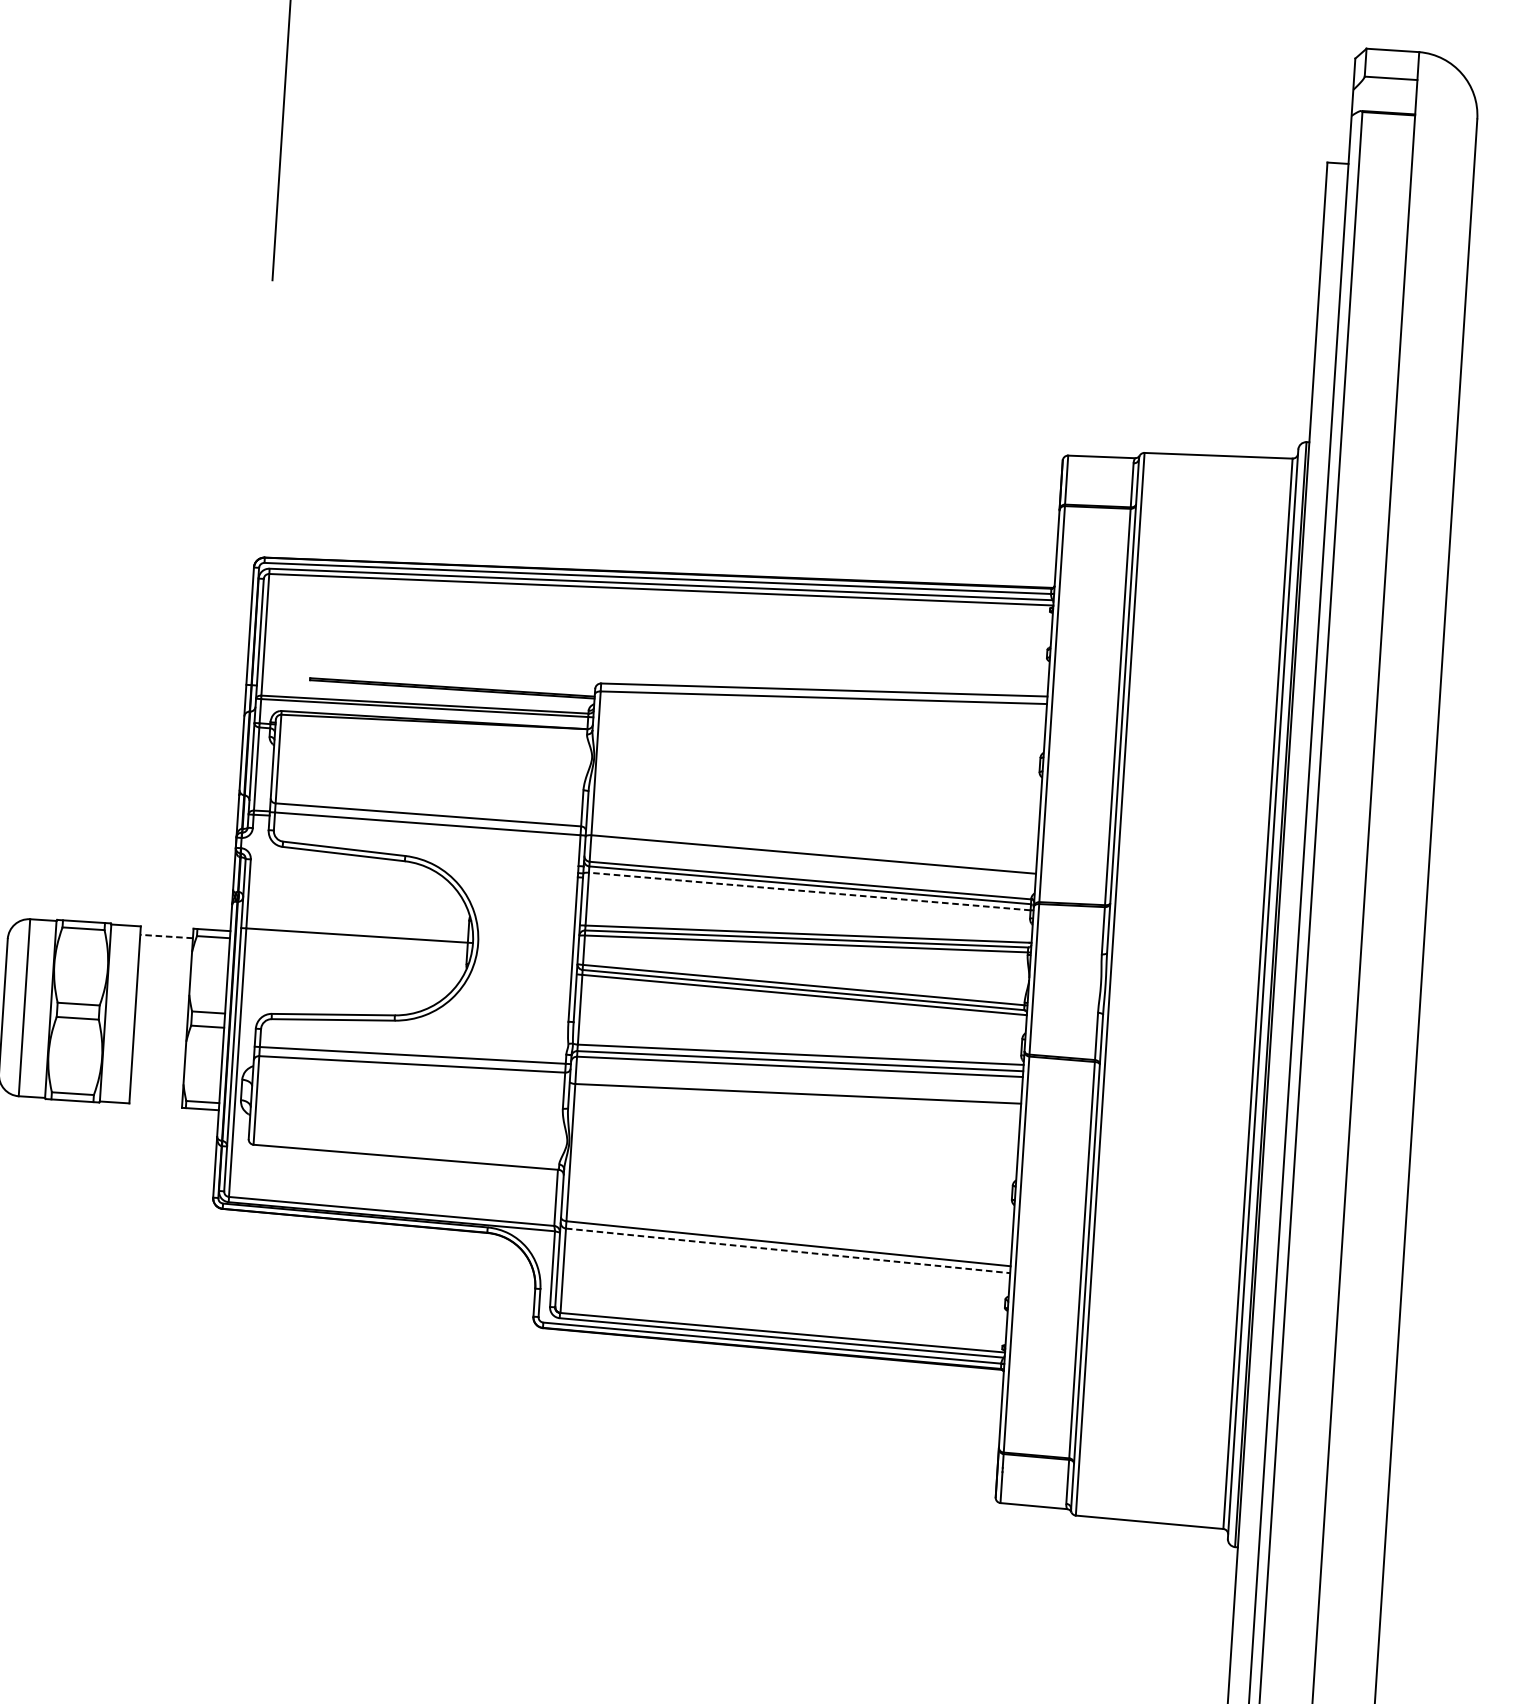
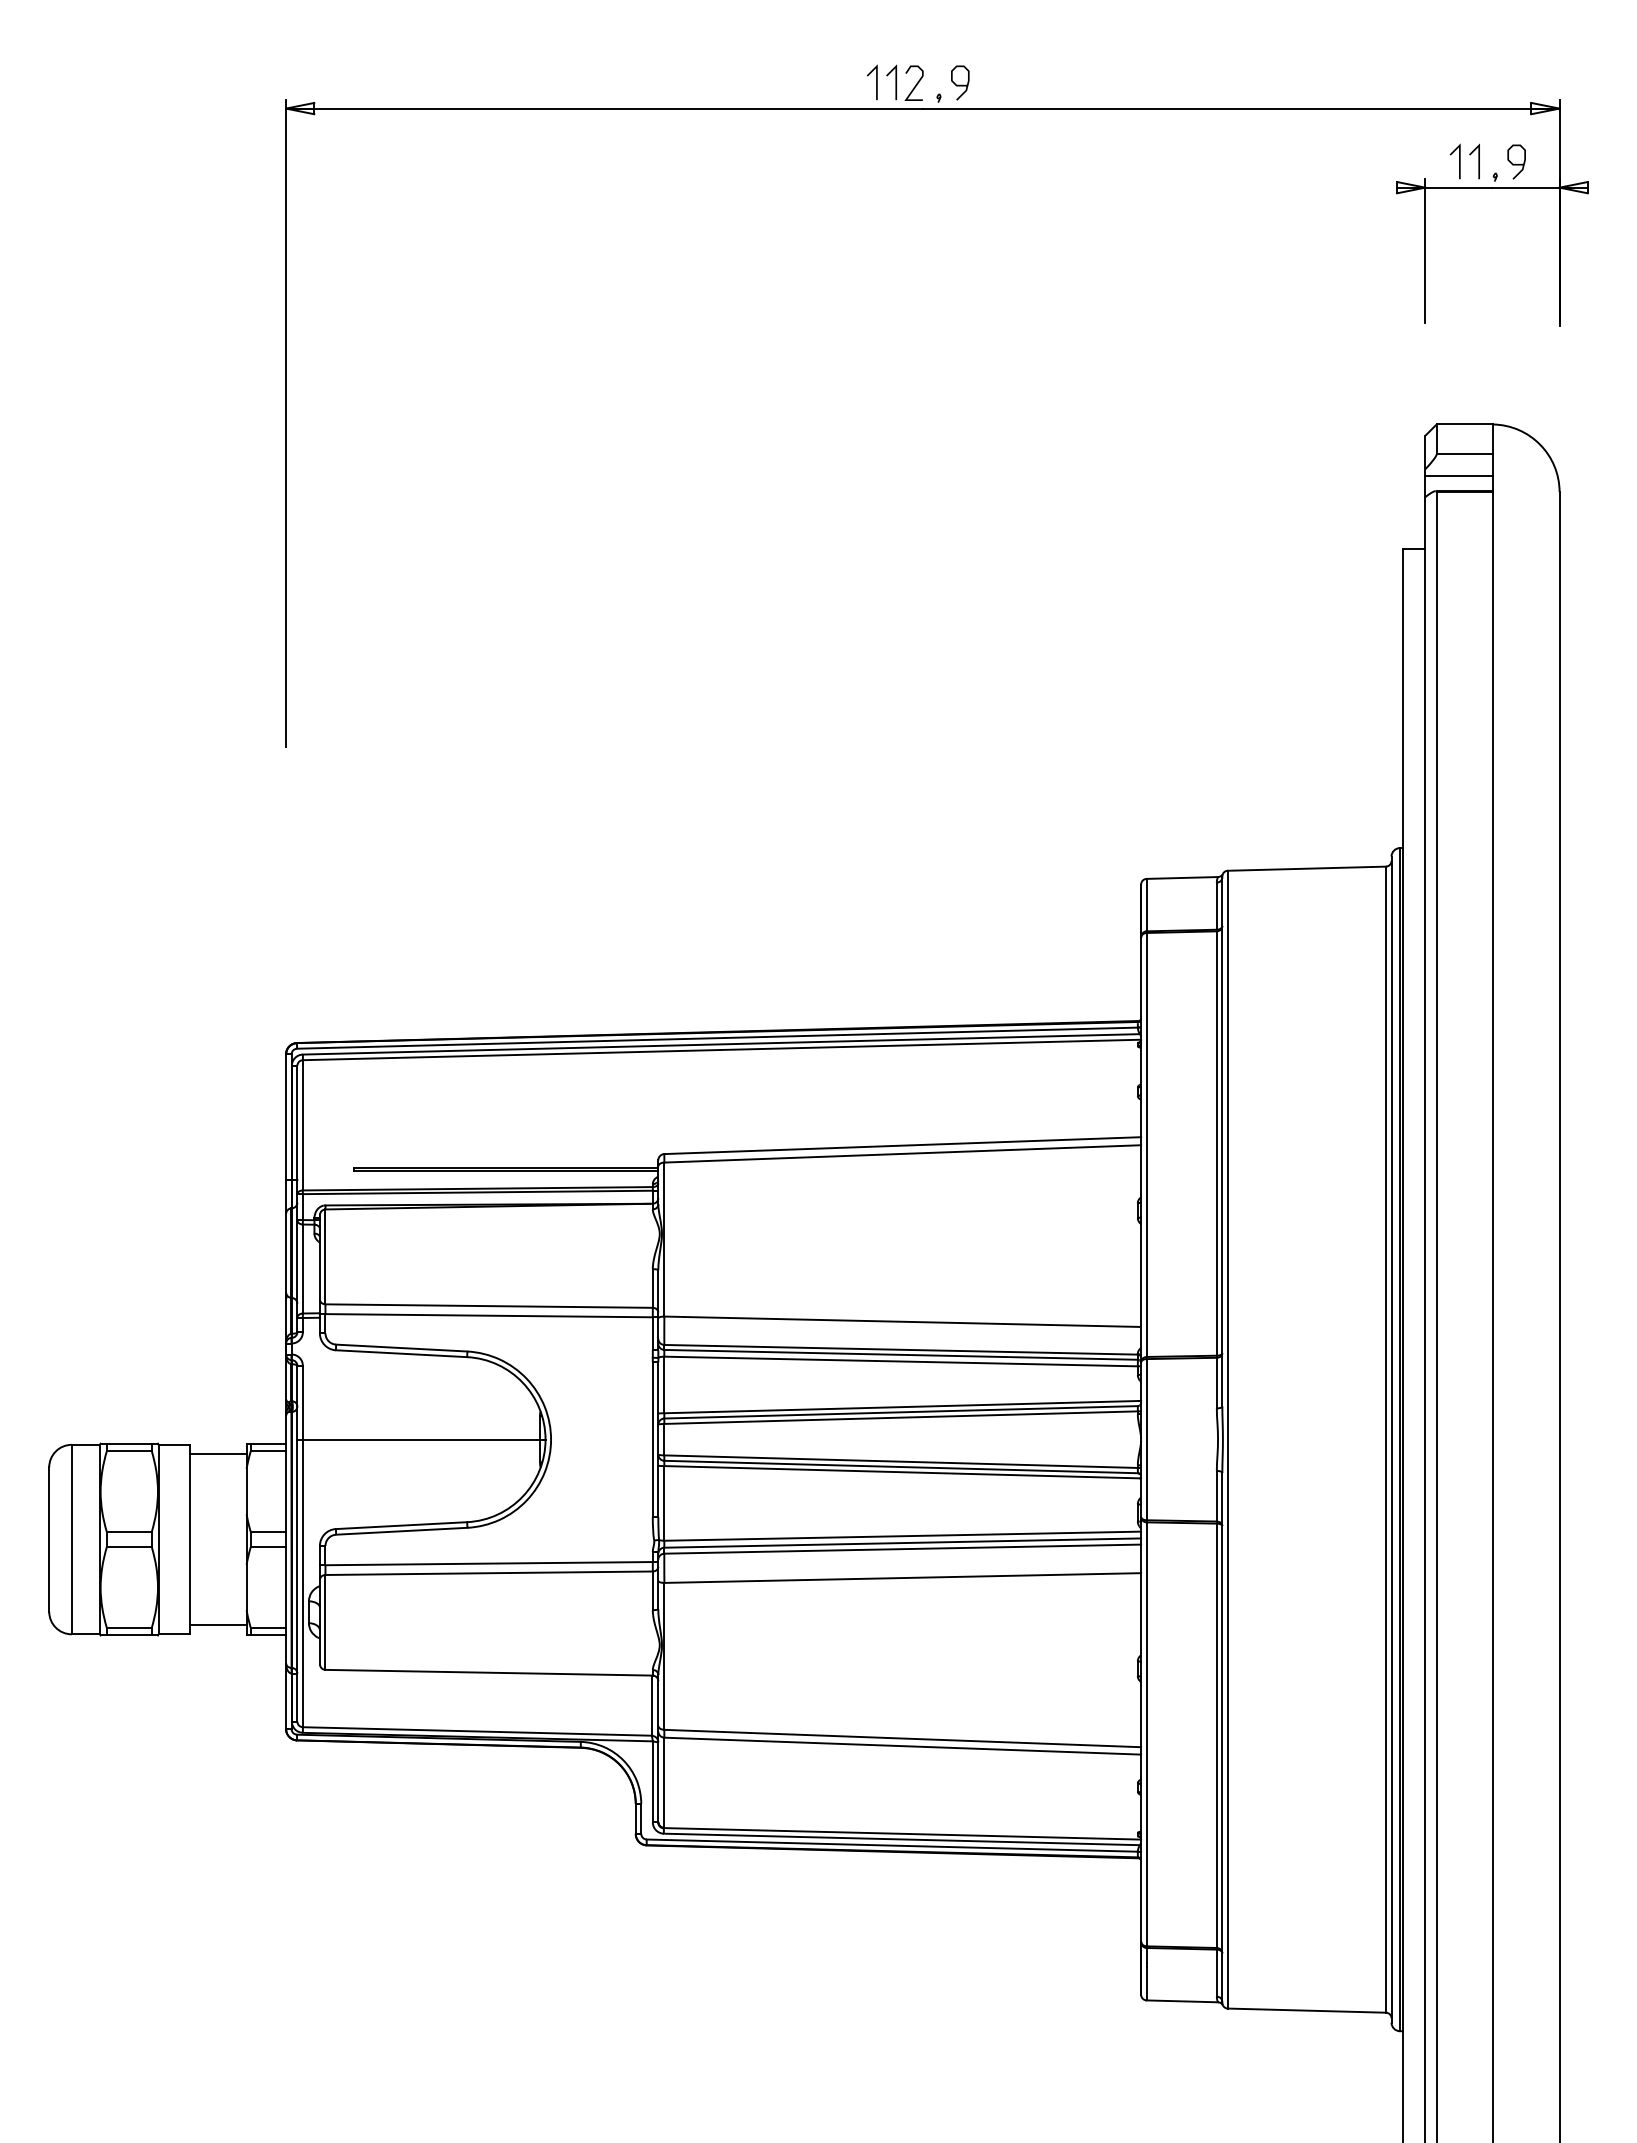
line: (1384, 97) -> (1459, 475), added
line: (810, 891) -> (901, 1361), dashed -> solid
line: (165, 936) -> (217, 1453), dashed -> solid
line: (156, 1096) -> (218, 1625), added
line: (787, 1251) -> (902, 1746), dashed -> solid

